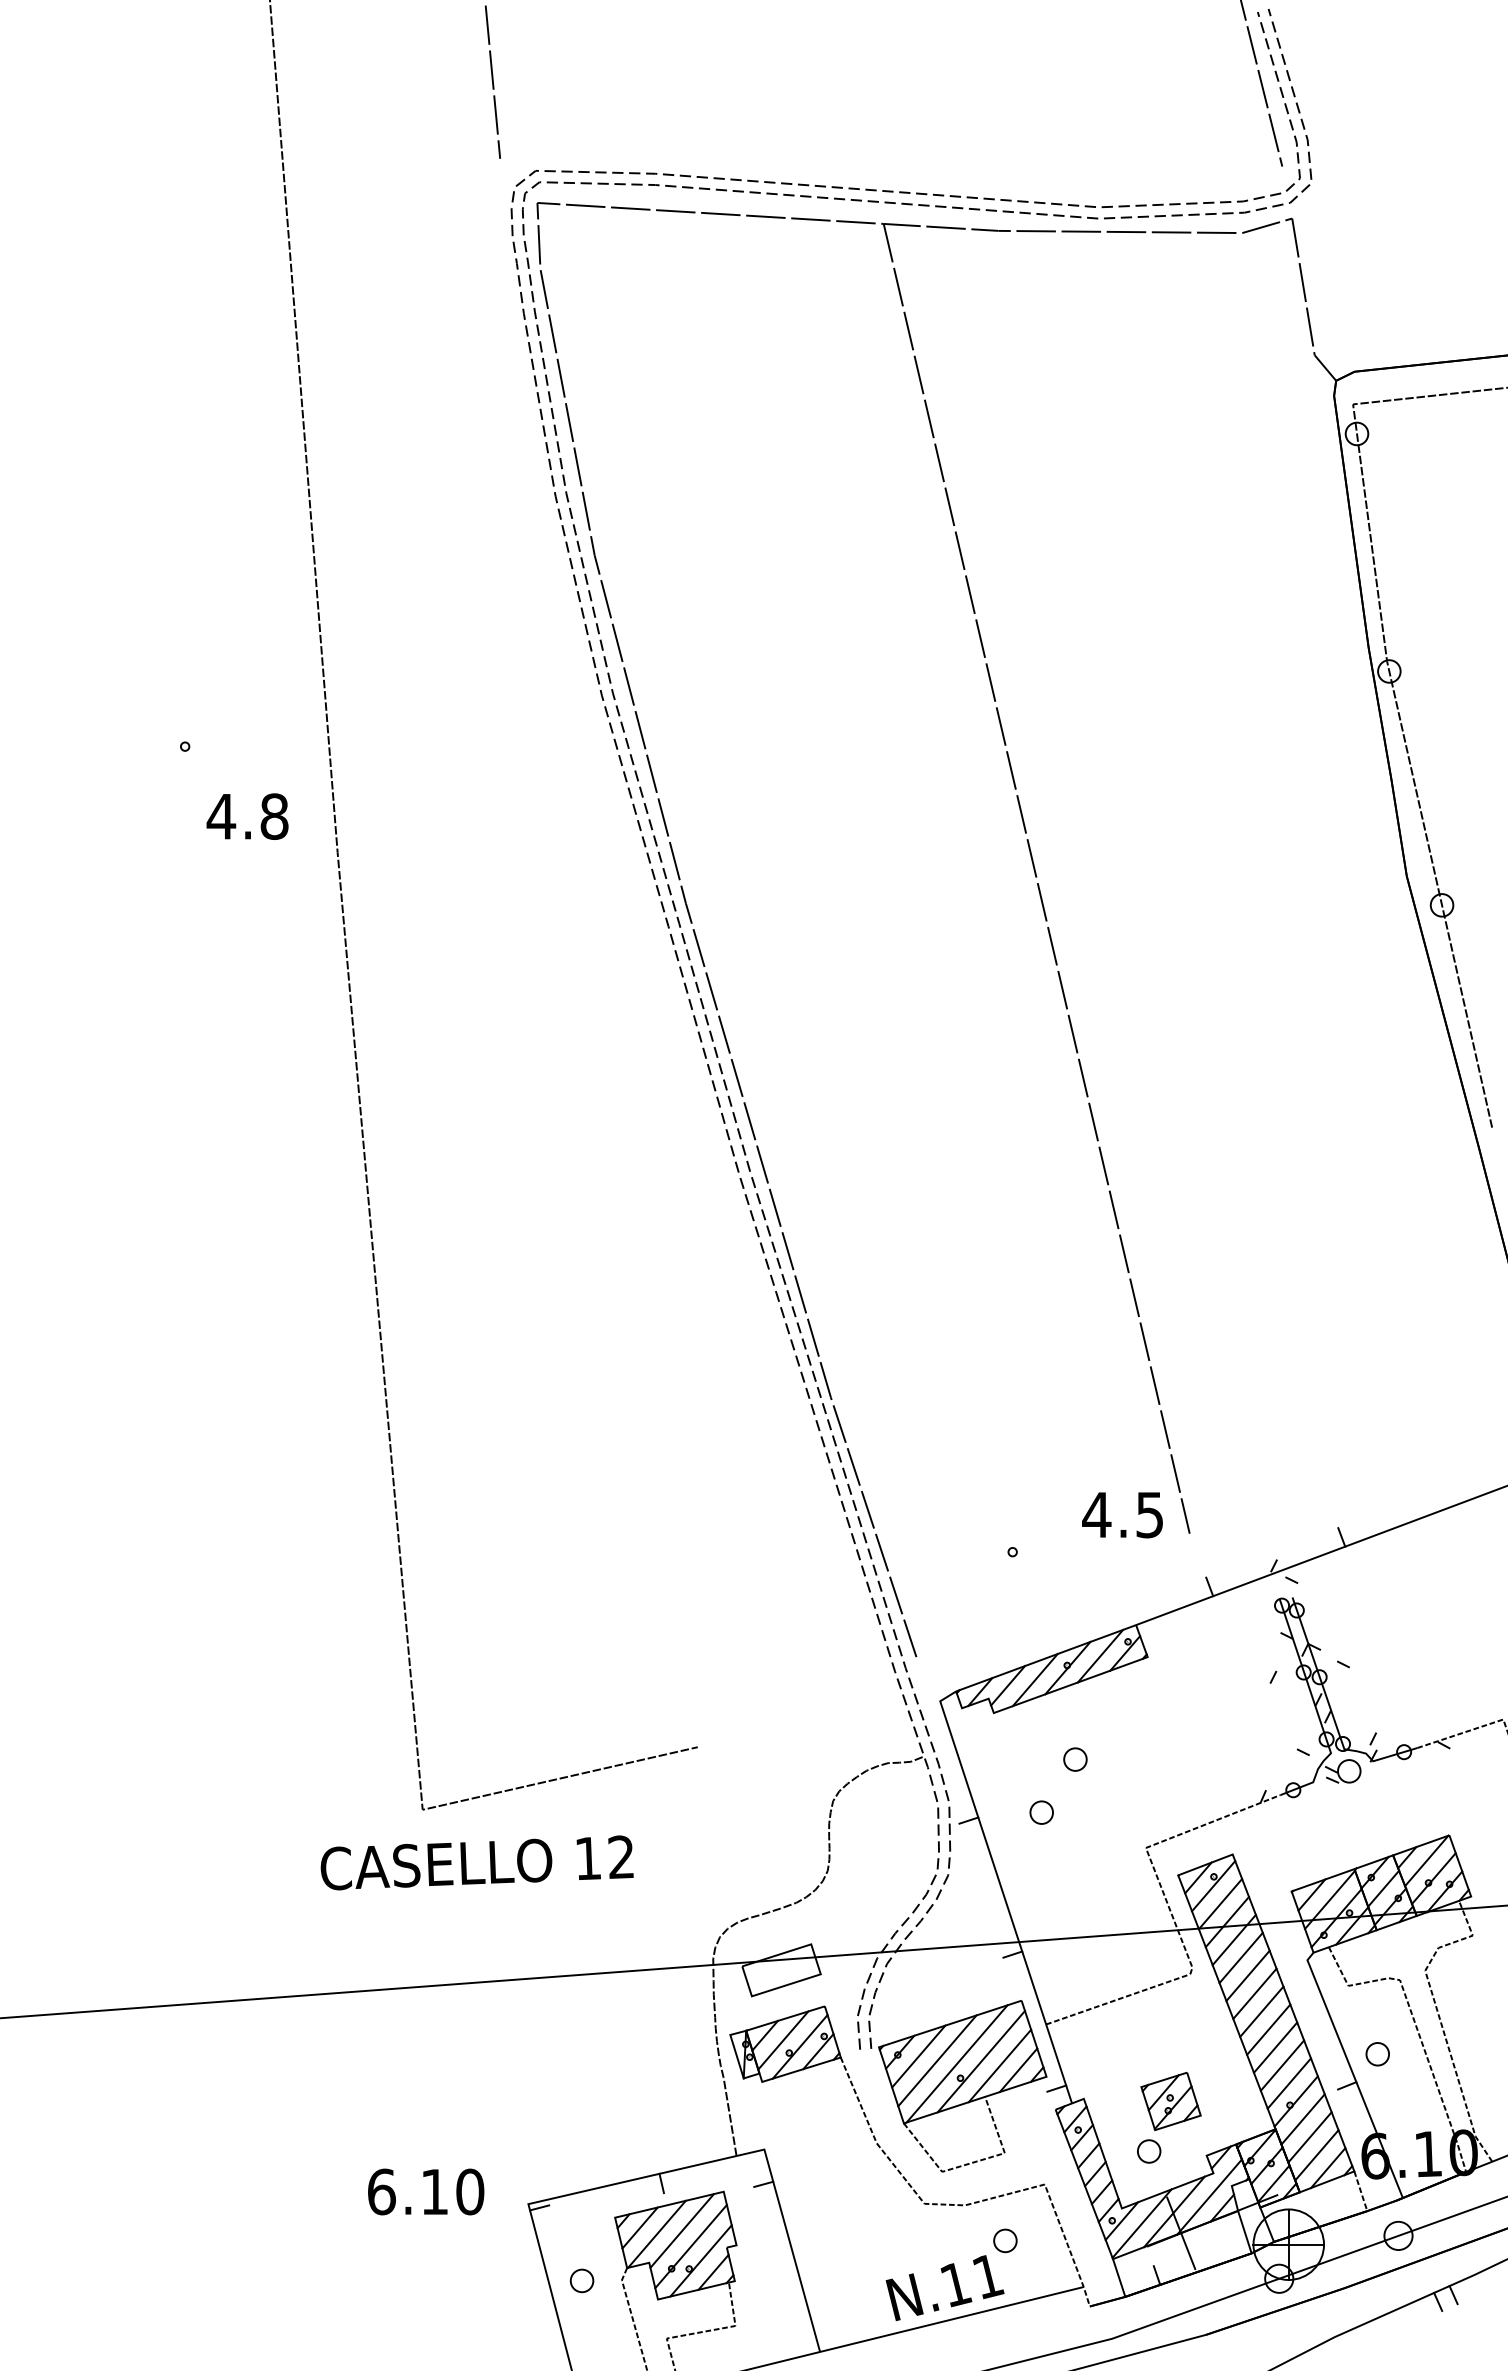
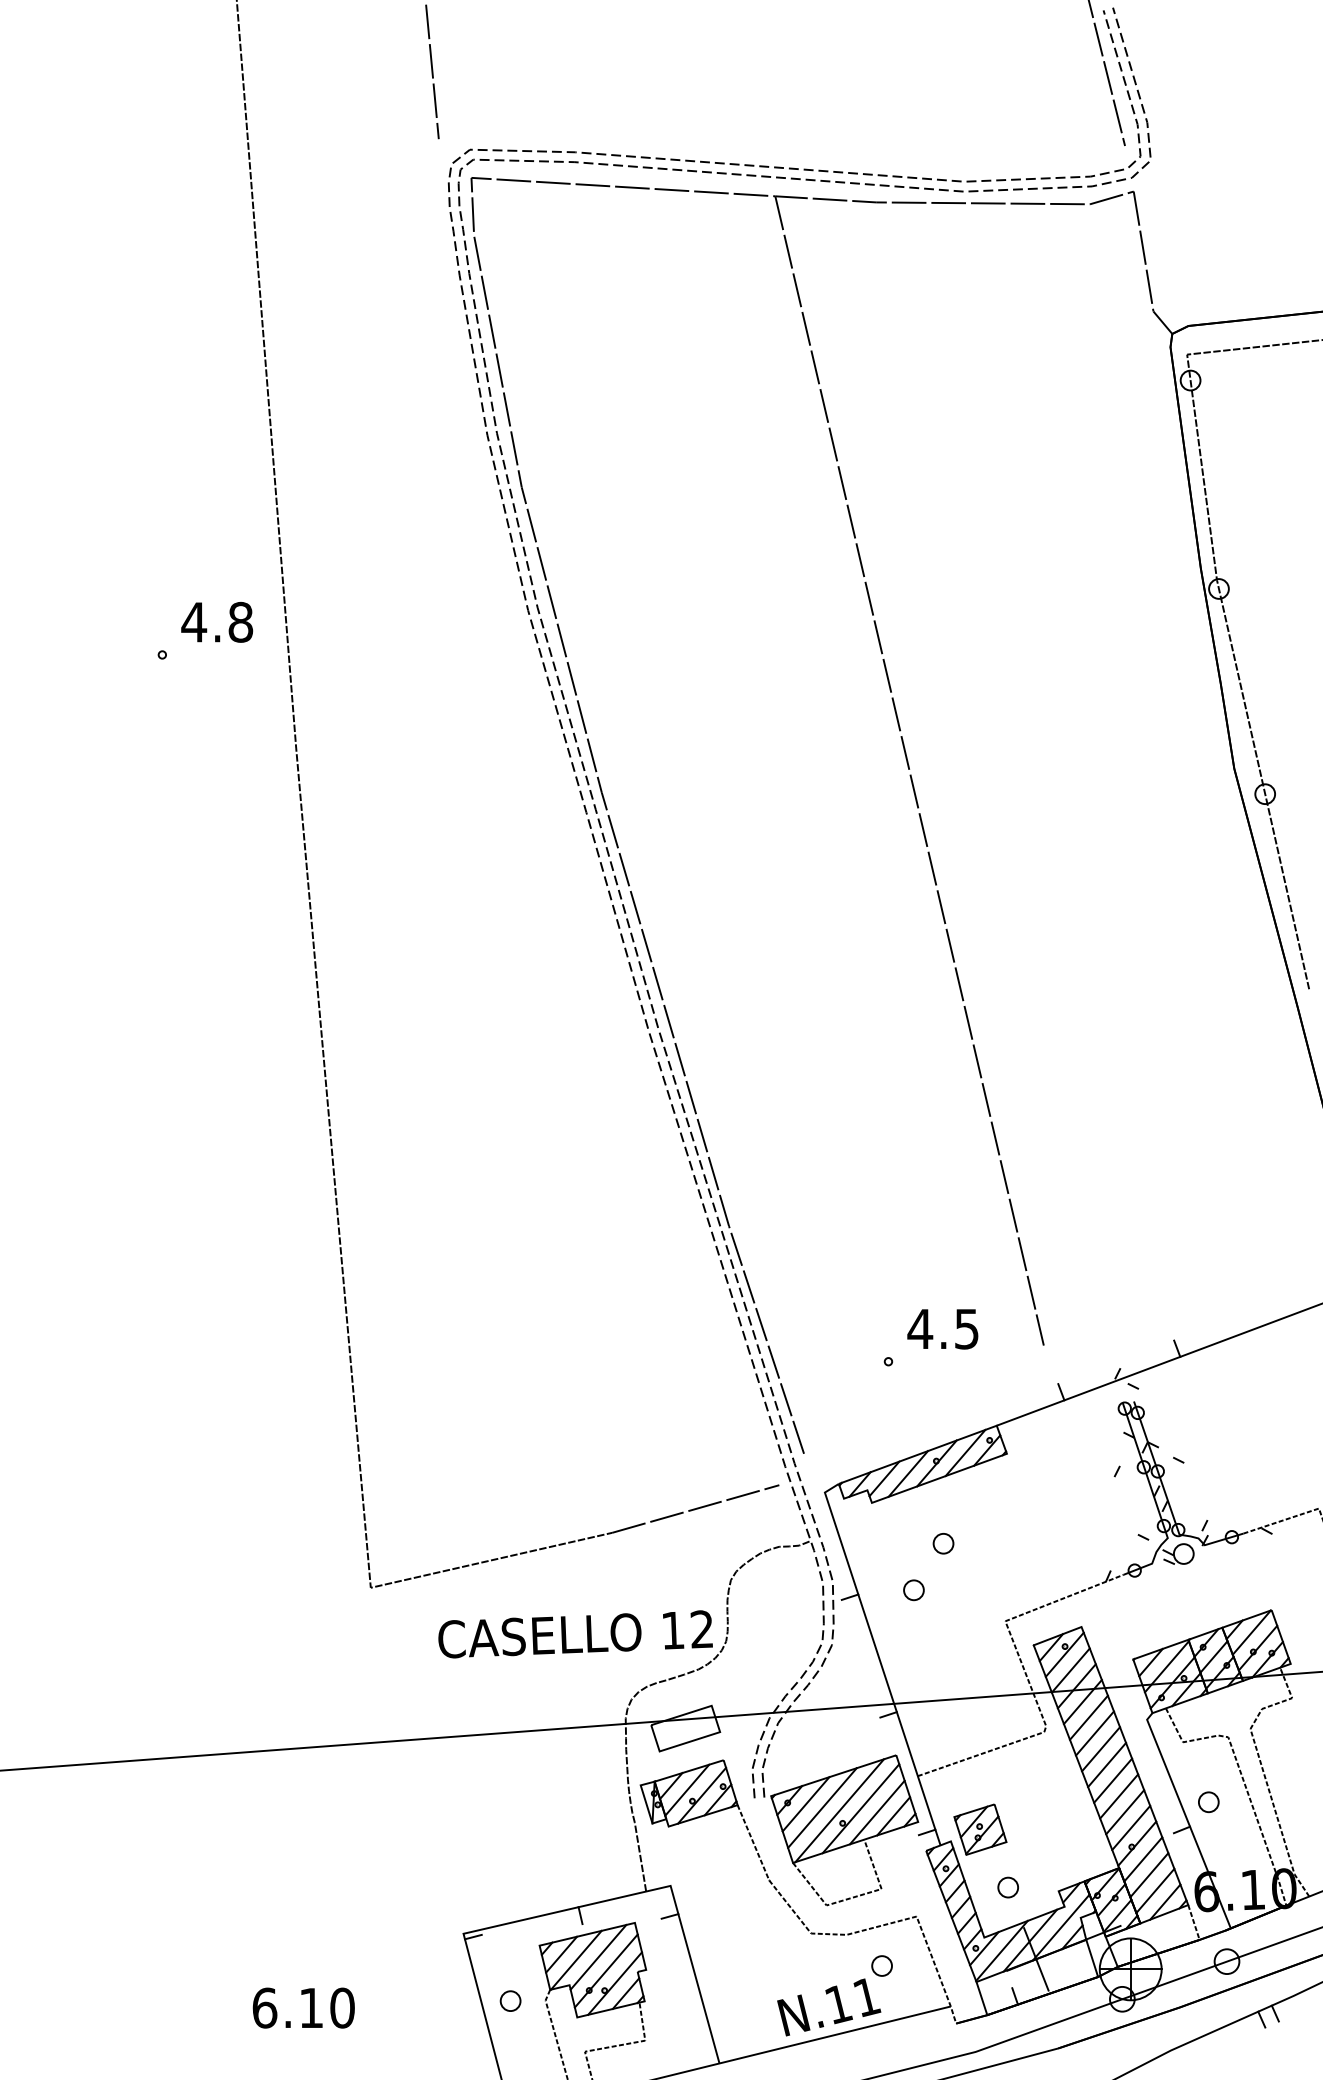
text: (247, 816) -> (217, 622), moved
text: (1122, 1515) -> (942, 1329), moved
line: (792, 1719) -> (695, 1508), added
text: (477, 1863) -> (575, 1634), moved
part: (1171, 2101) -> (980, 1829), moved
text: (425, 2191) -> (303, 2007), moved

